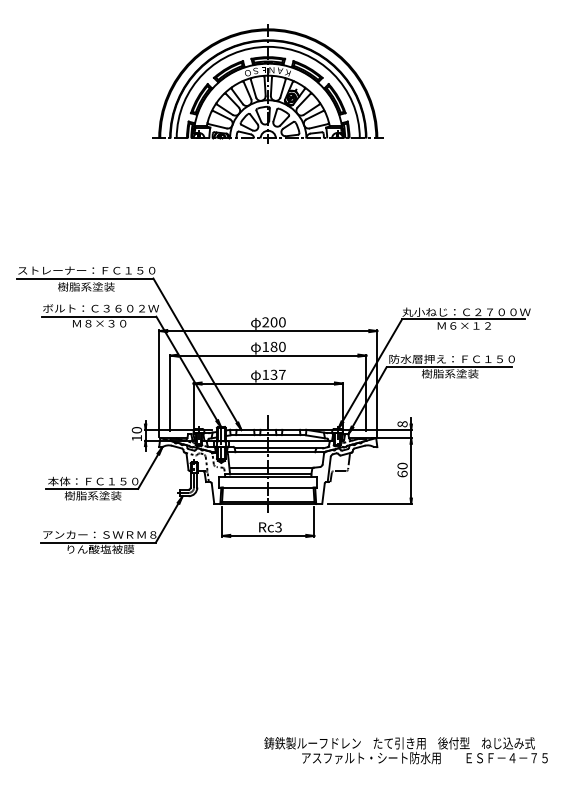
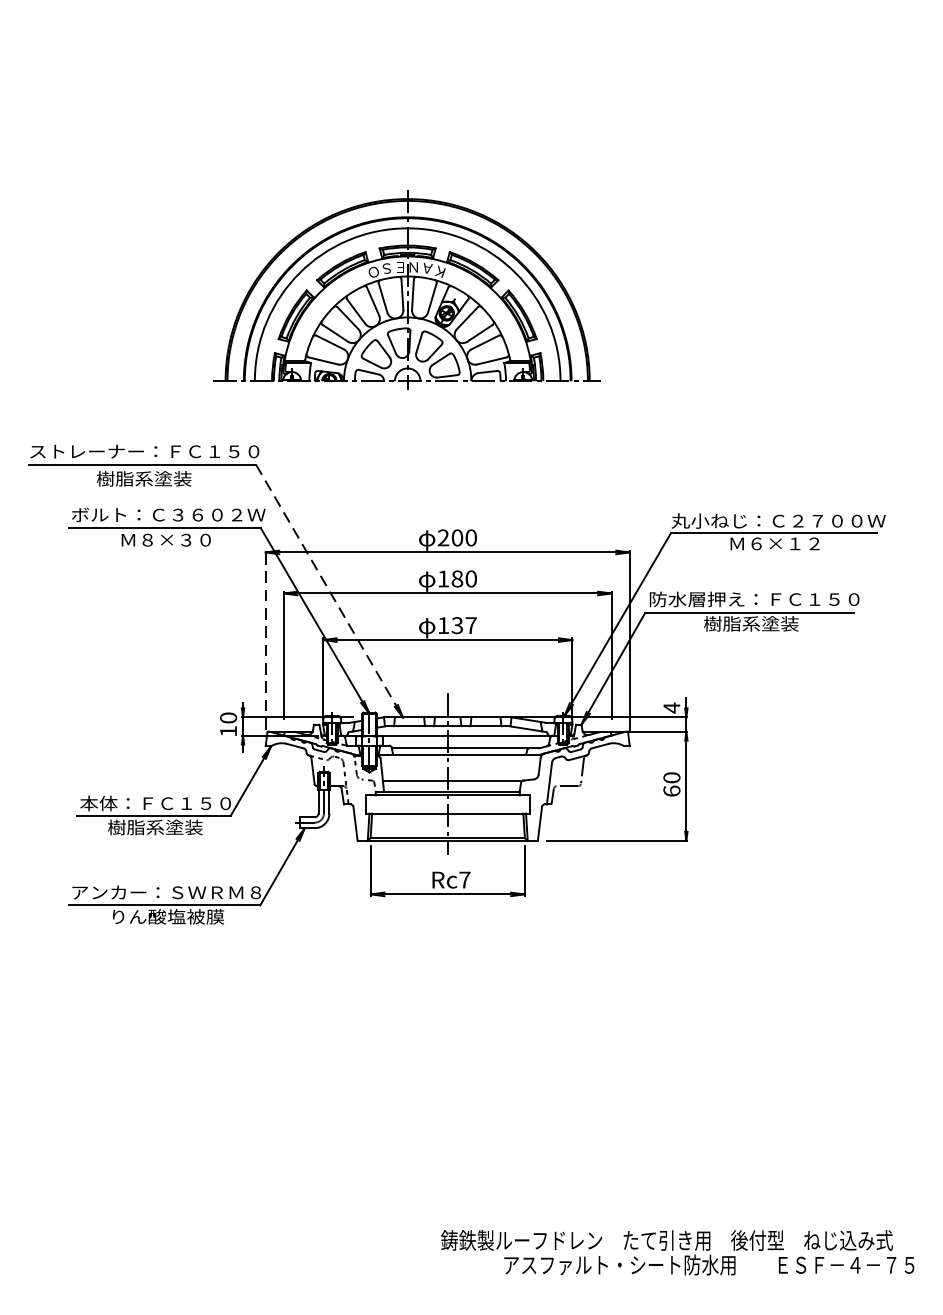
part: (267, 83) -> (406, 289), moved
line: (197, 354) -> (329, 591), solid -> dashed
line: (159, 383) -> (266, 639), solid -> dashed
text: (402, 424) -> (671, 708), 8 -> 4
text: (278, 527) -> (464, 880), Rc3 -> Rc7

